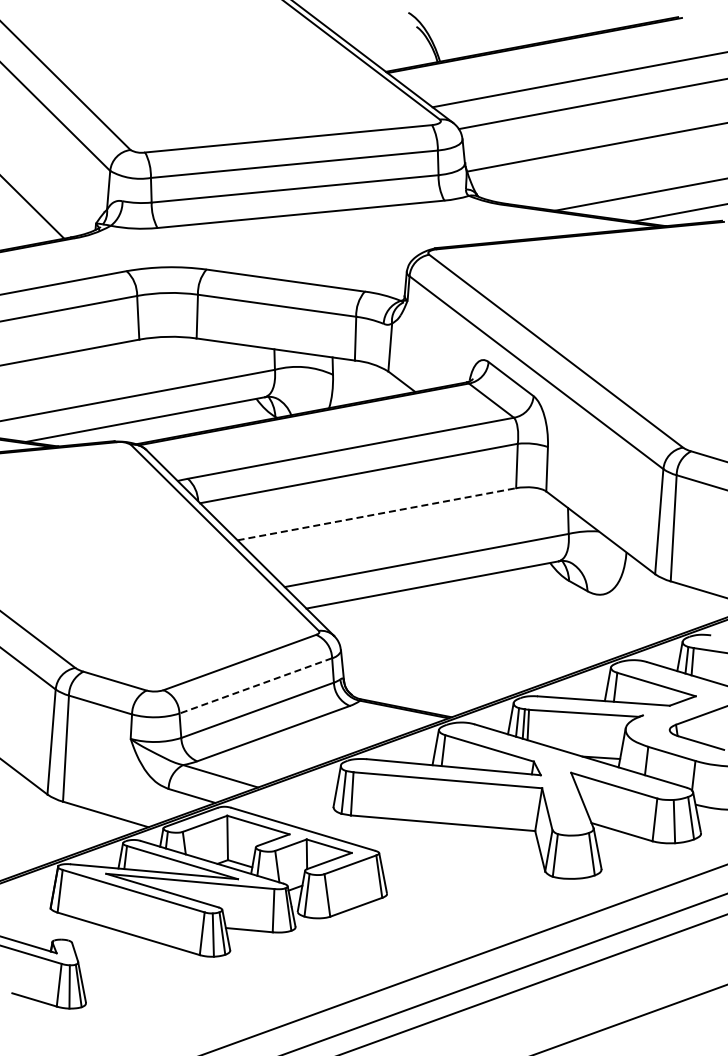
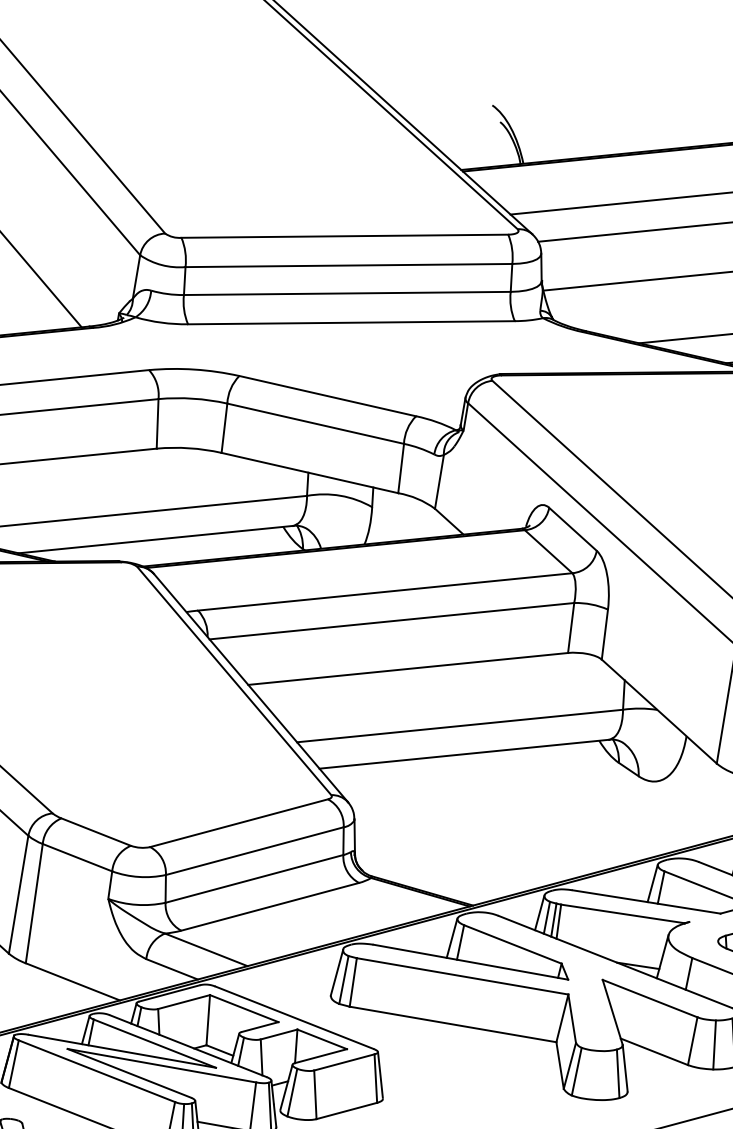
line: (376, 514) -> (407, 669), dashed -> solid
line: (255, 686) -> (254, 851), dashed -> solid

